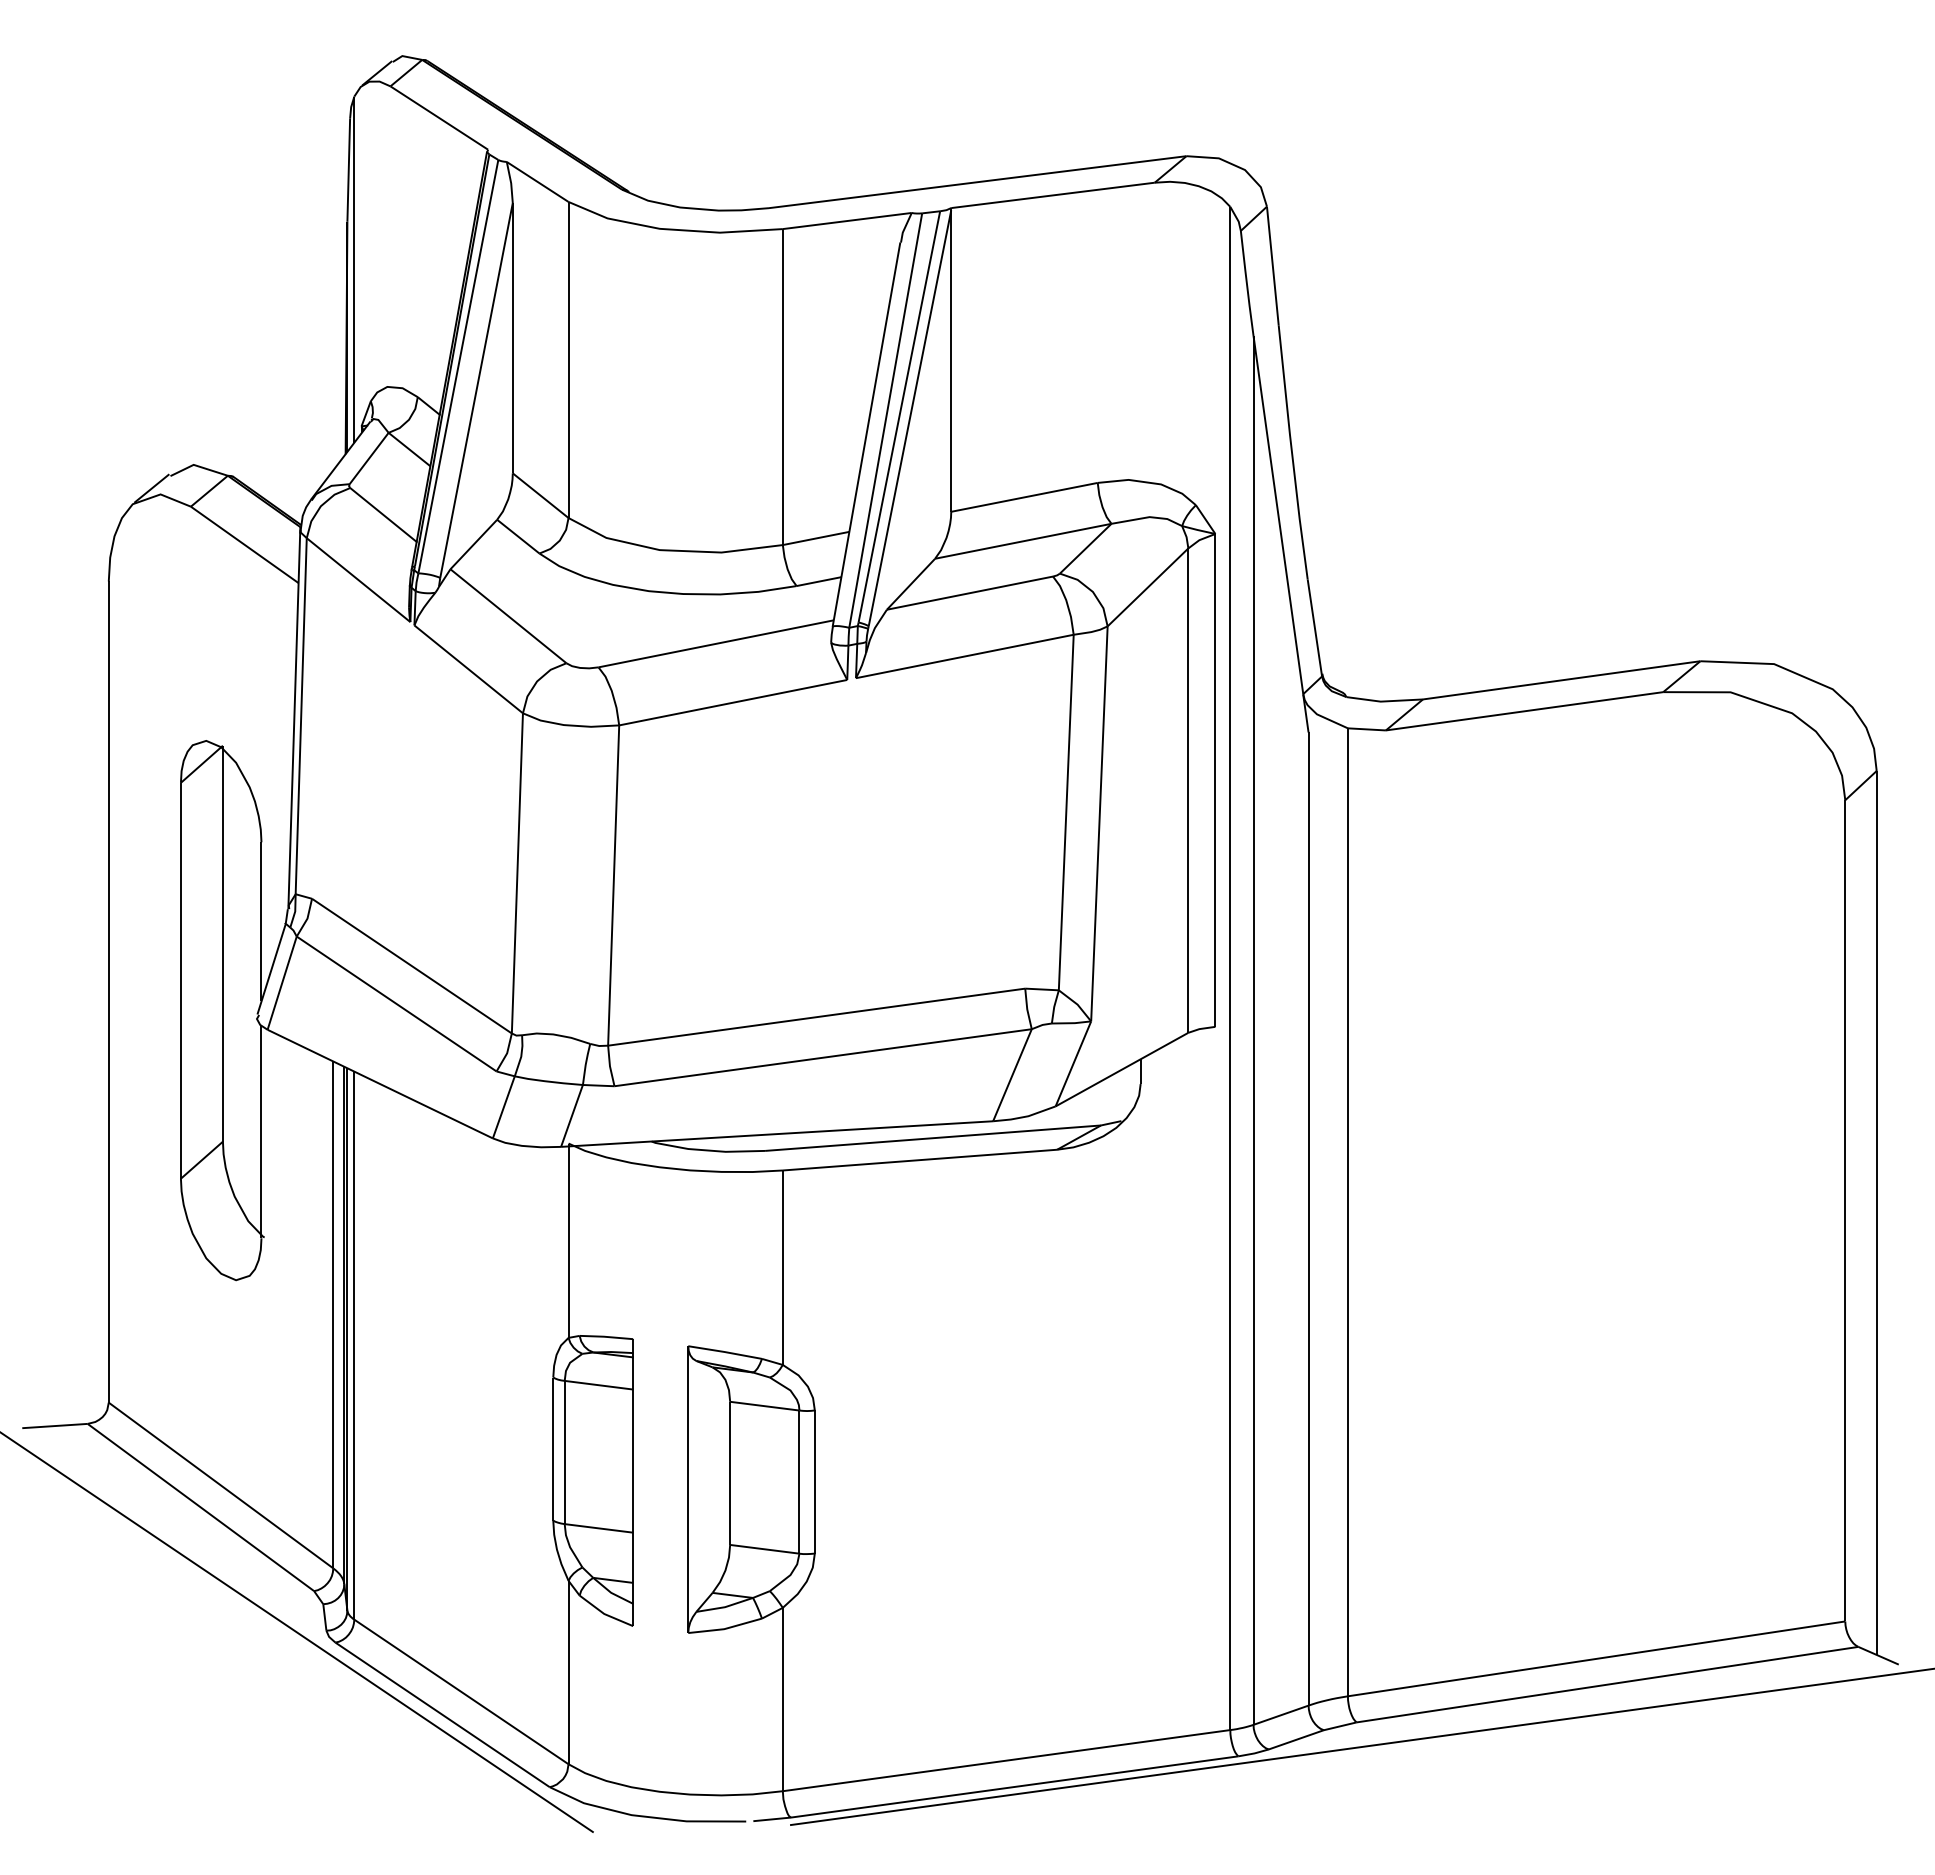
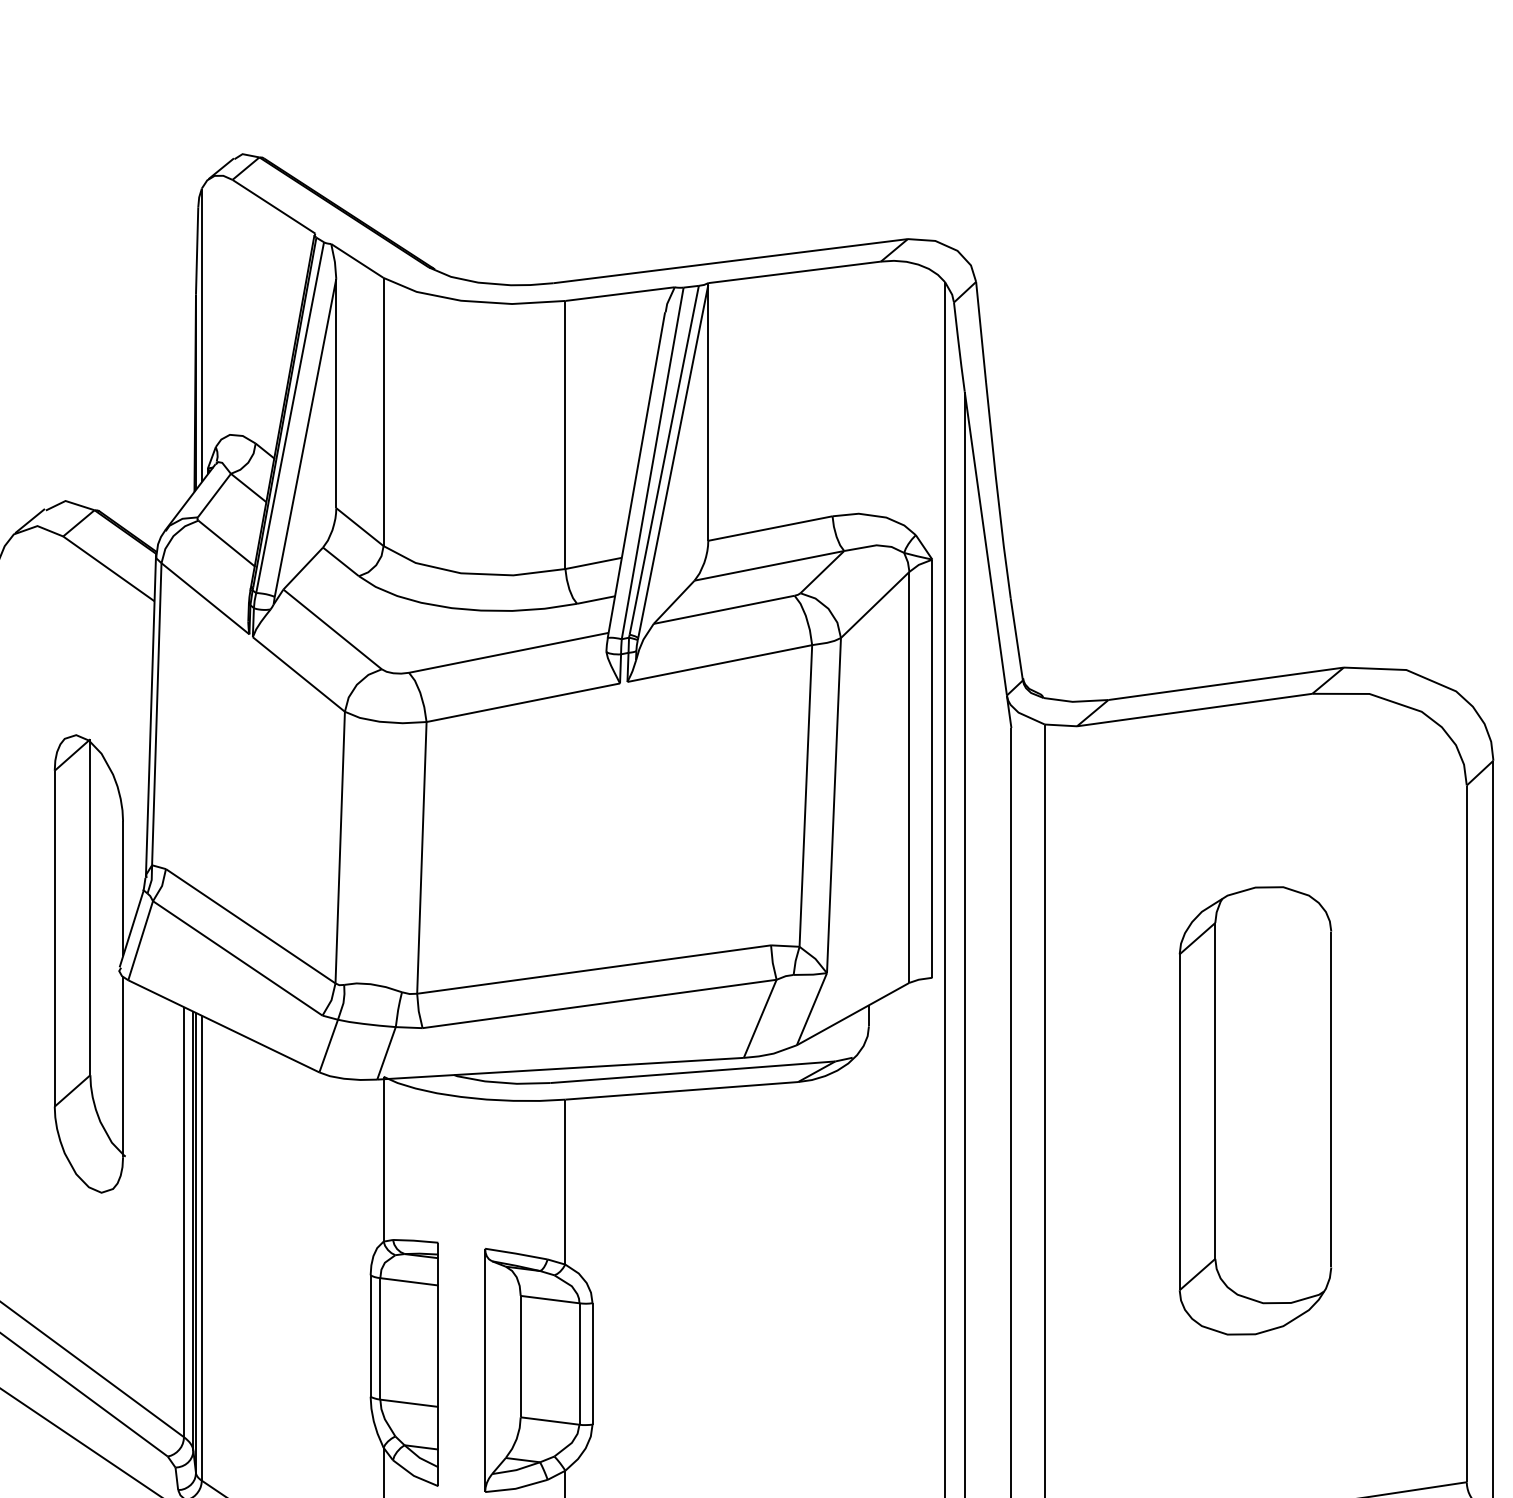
part: (1596, 1183) -> (1255, 1110), added

